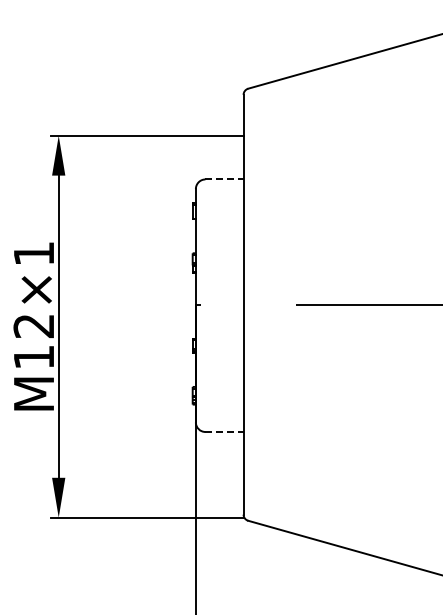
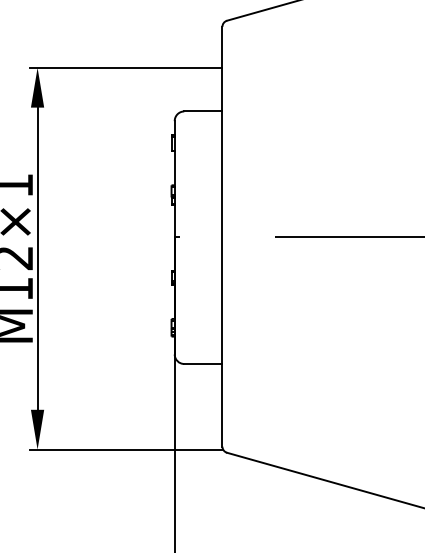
line: (224, 179) -> (203, 111), dashed -> solid
line: (224, 431) -> (203, 363), dashed -> solid

